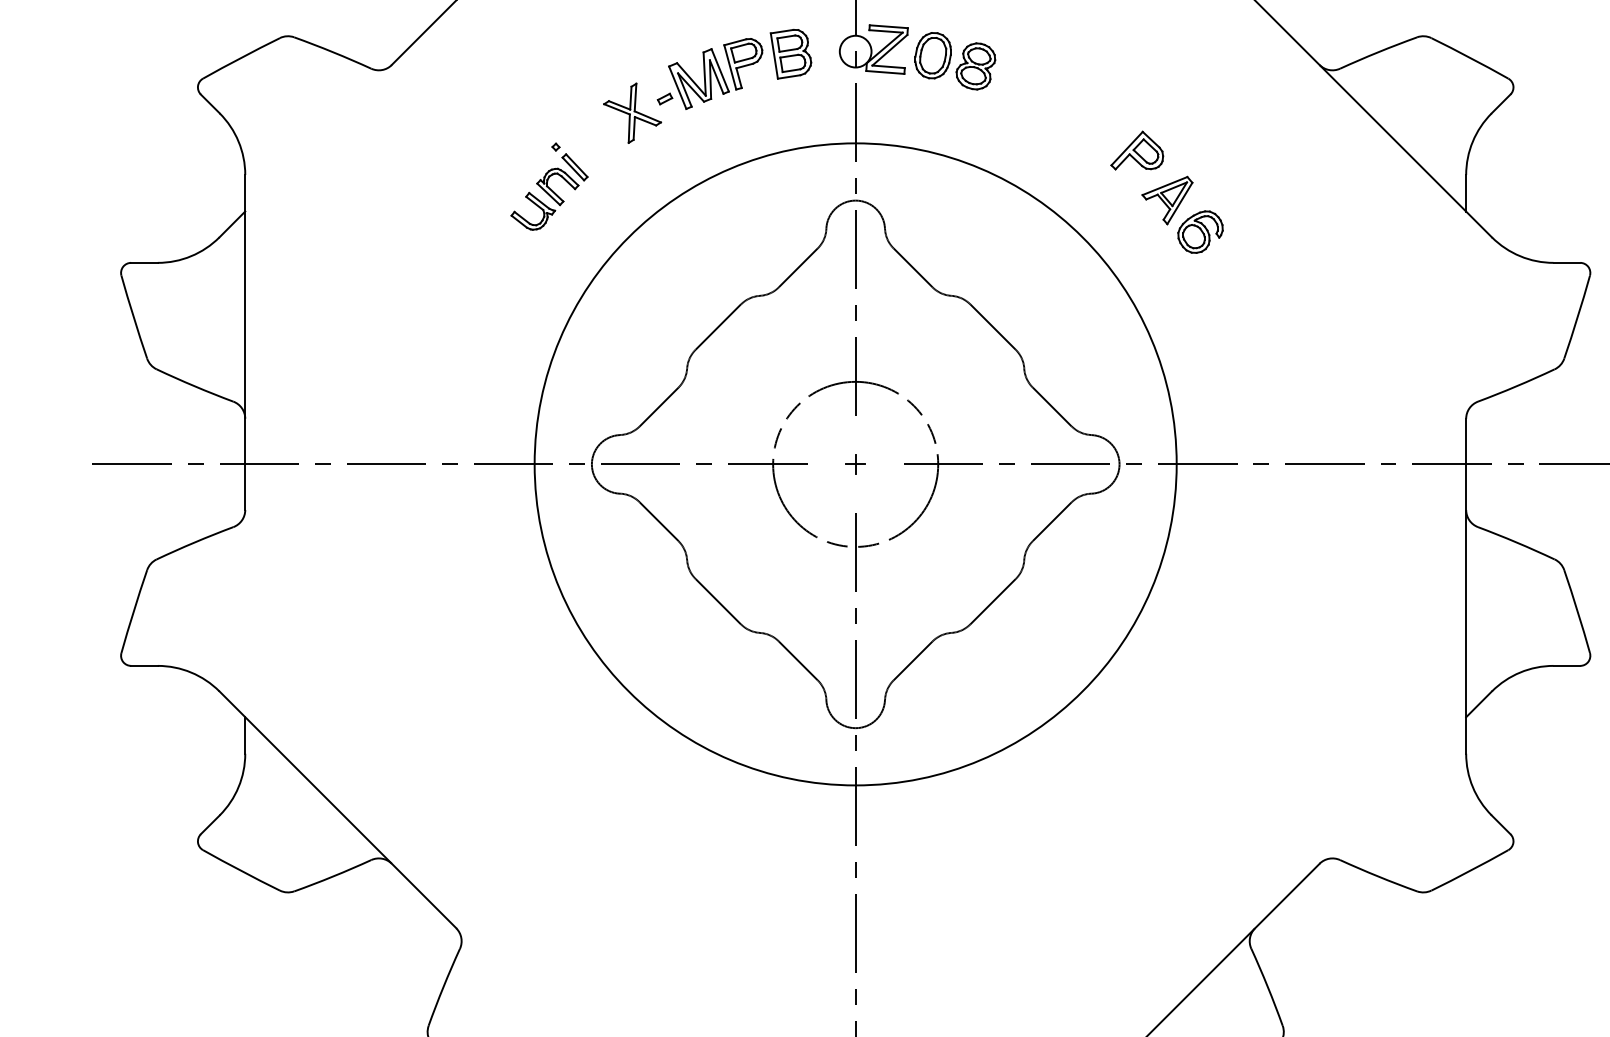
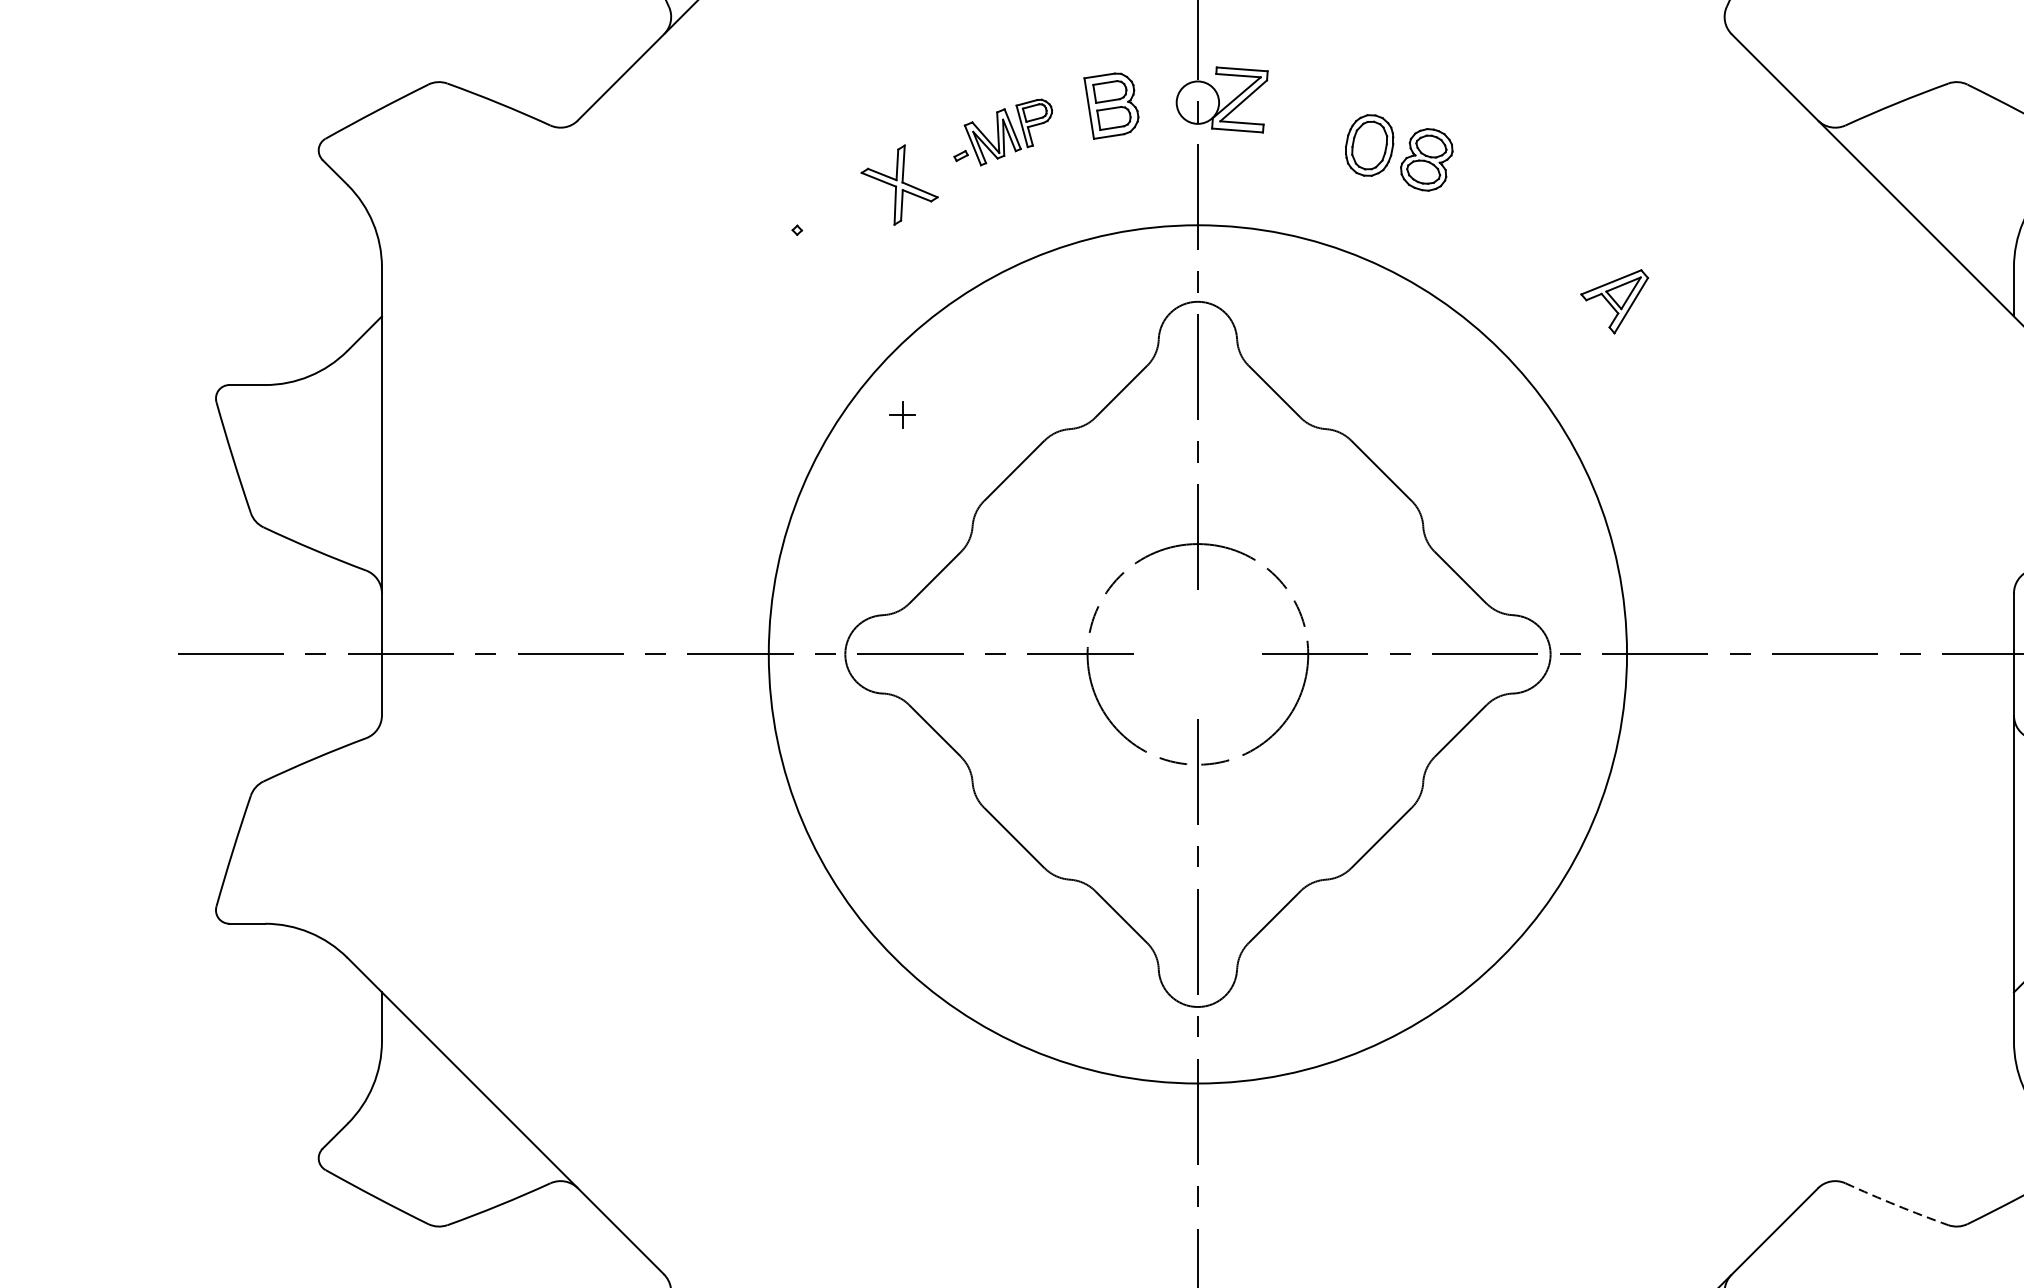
part: (955, 61) -> (1399, 153), moved
part: (709, 73) -> (1002, 131), size x0.7
part: (1137, 150) -> (1574, 234), removed
part: (549, 191) -> (788, 289), removed
part: (1200, 231) -> (1658, 343), removed
part: (855, 464) -> (902, 415), moved
arc: (1378, 876) -> (1896, 1205), solid -> dashed

